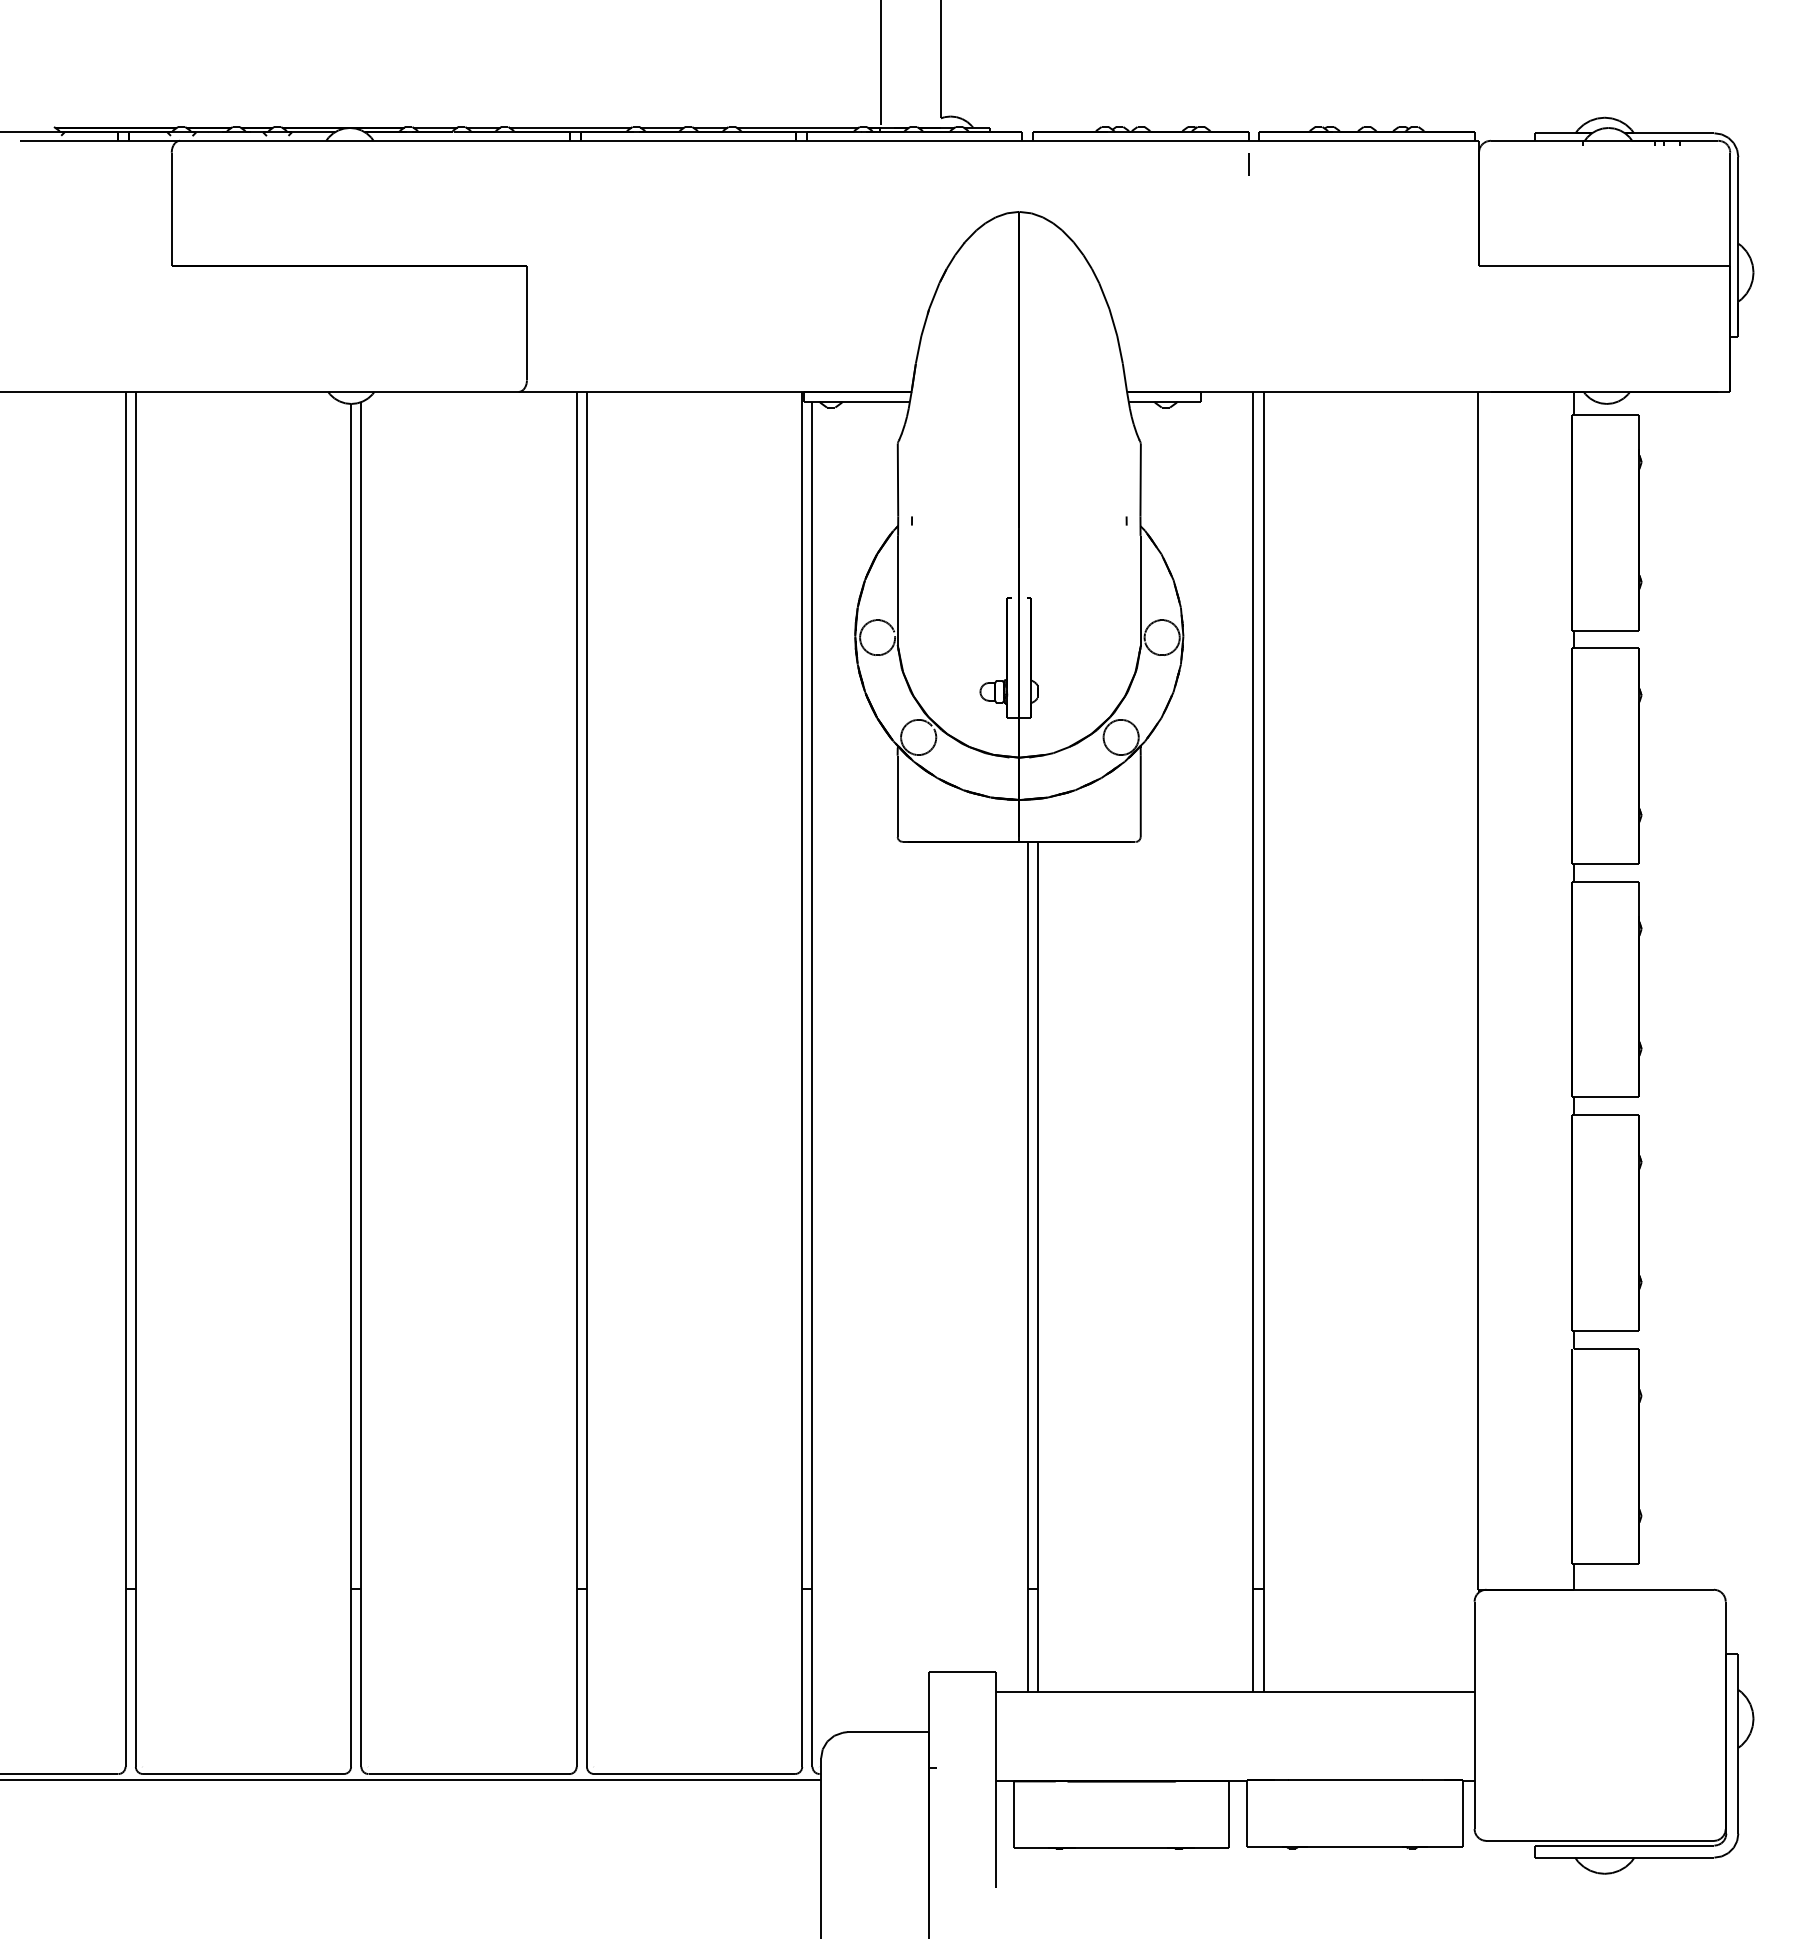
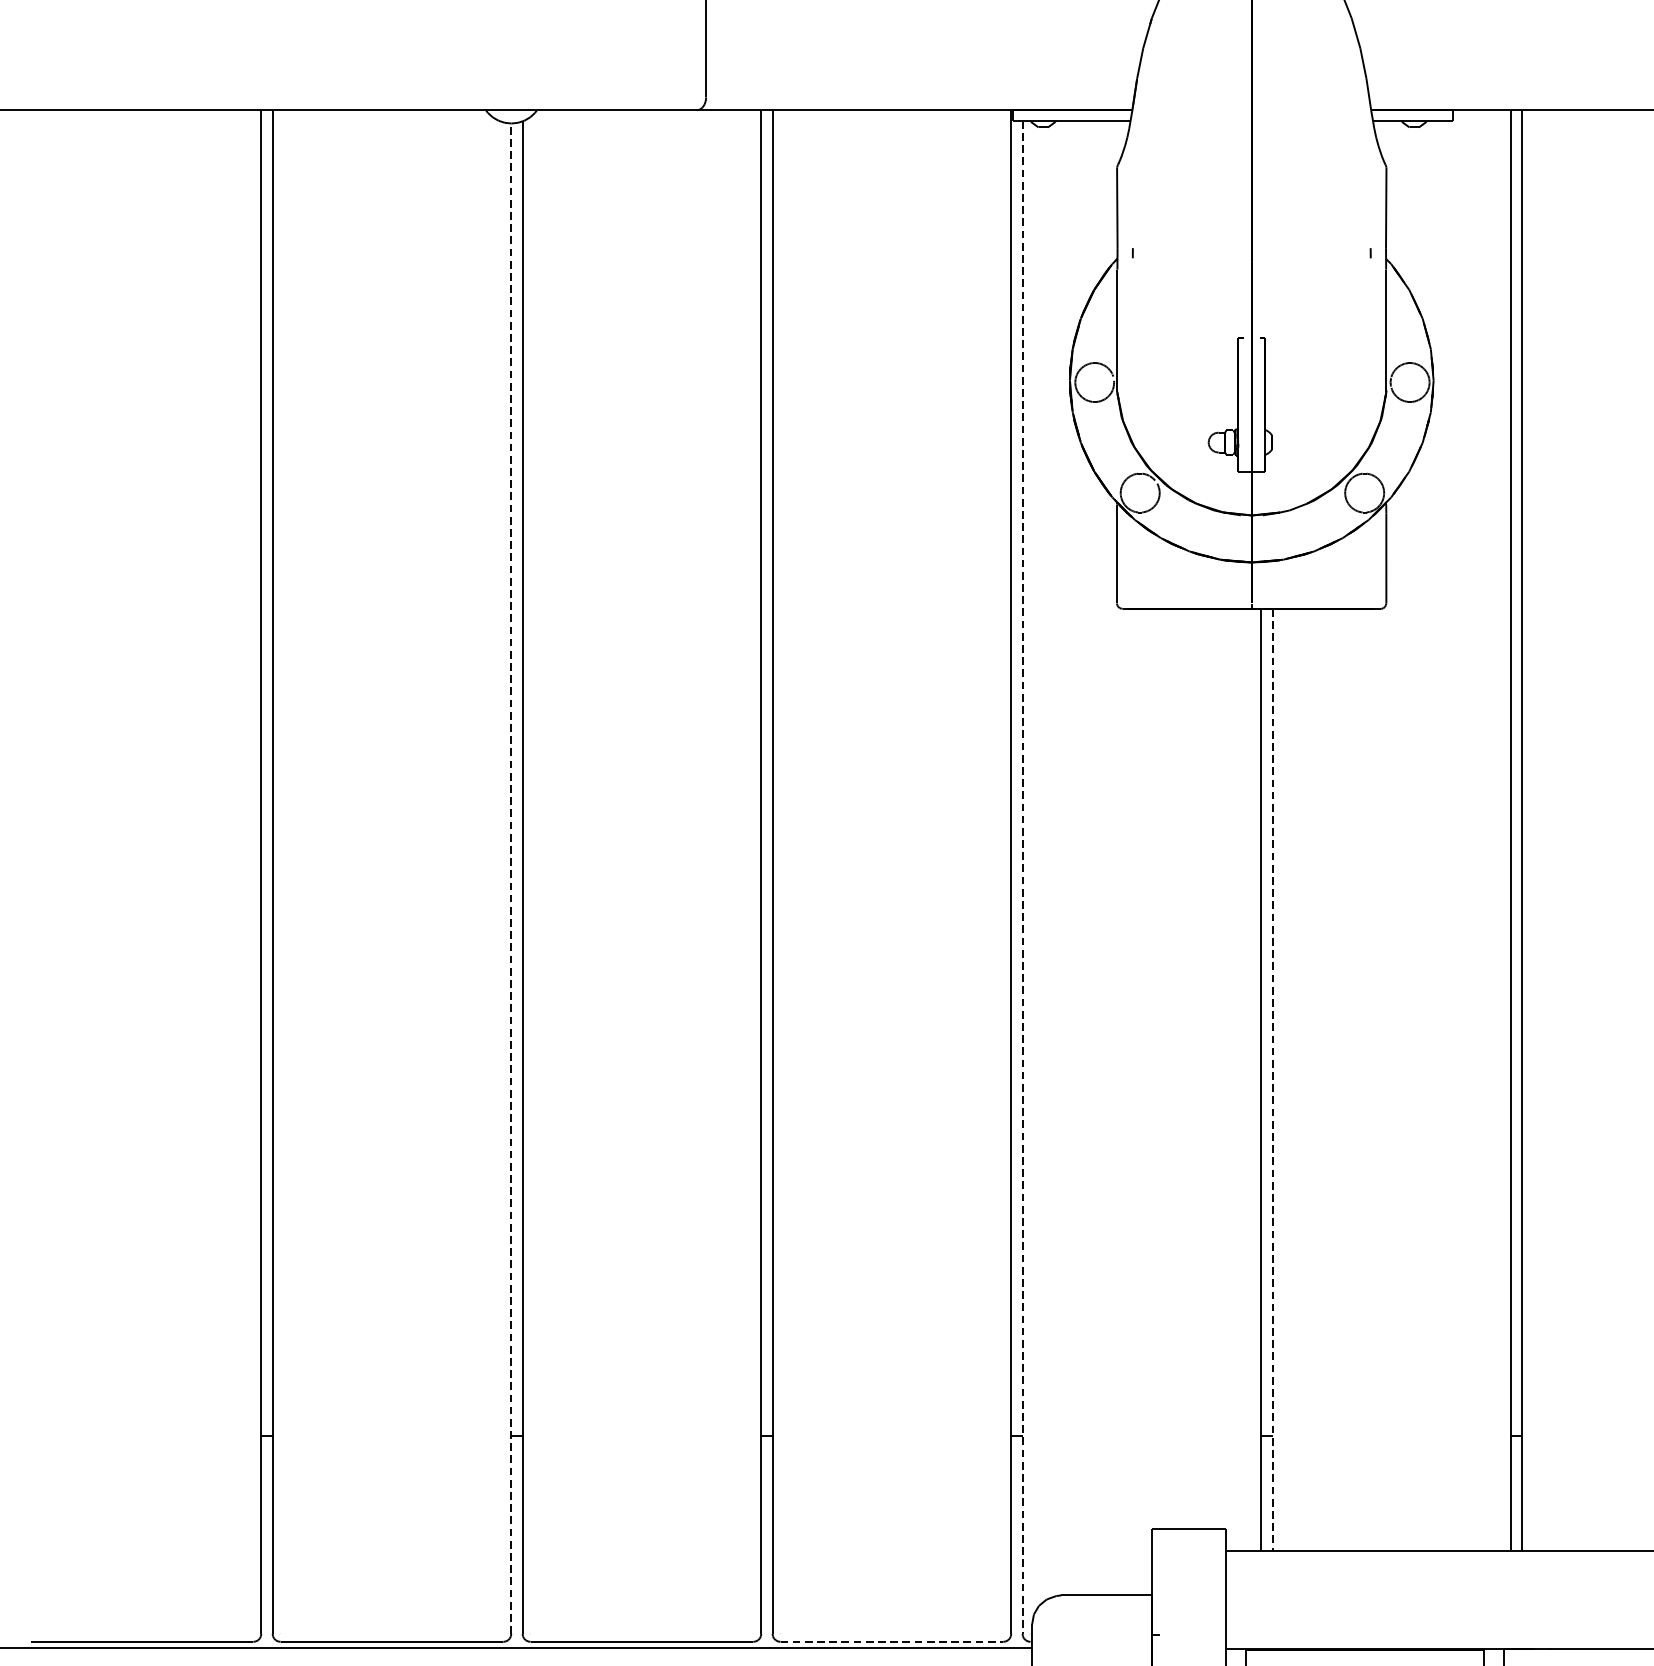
line: (351, 1084) -> (511, 877), solid -> dashed
line: (812, 1084) -> (1022, 877), solid -> dashed
line: (1038, 1267) -> (1273, 1080), solid -> dashed
line: (694, 1774) -> (891, 1642), solid -> dashed

